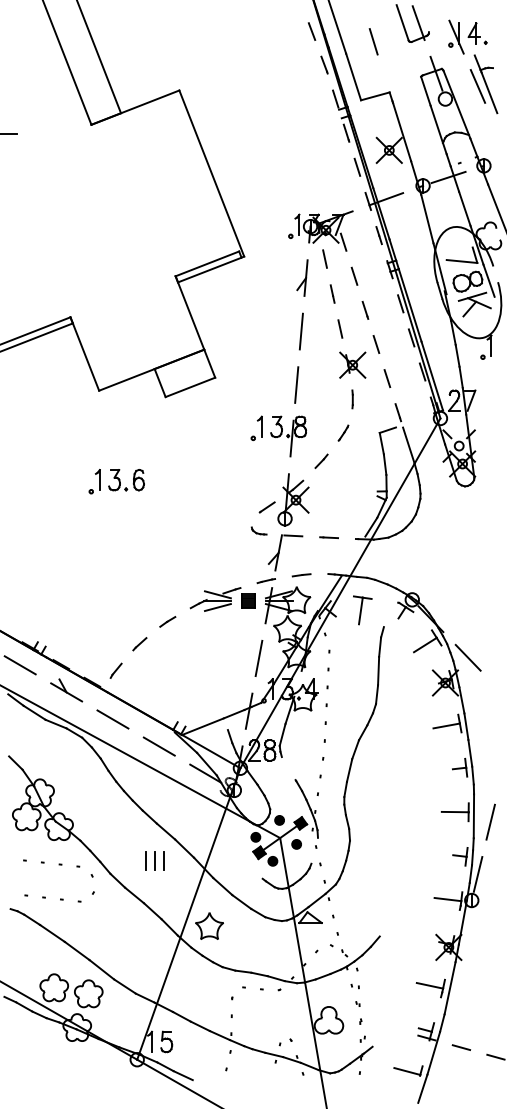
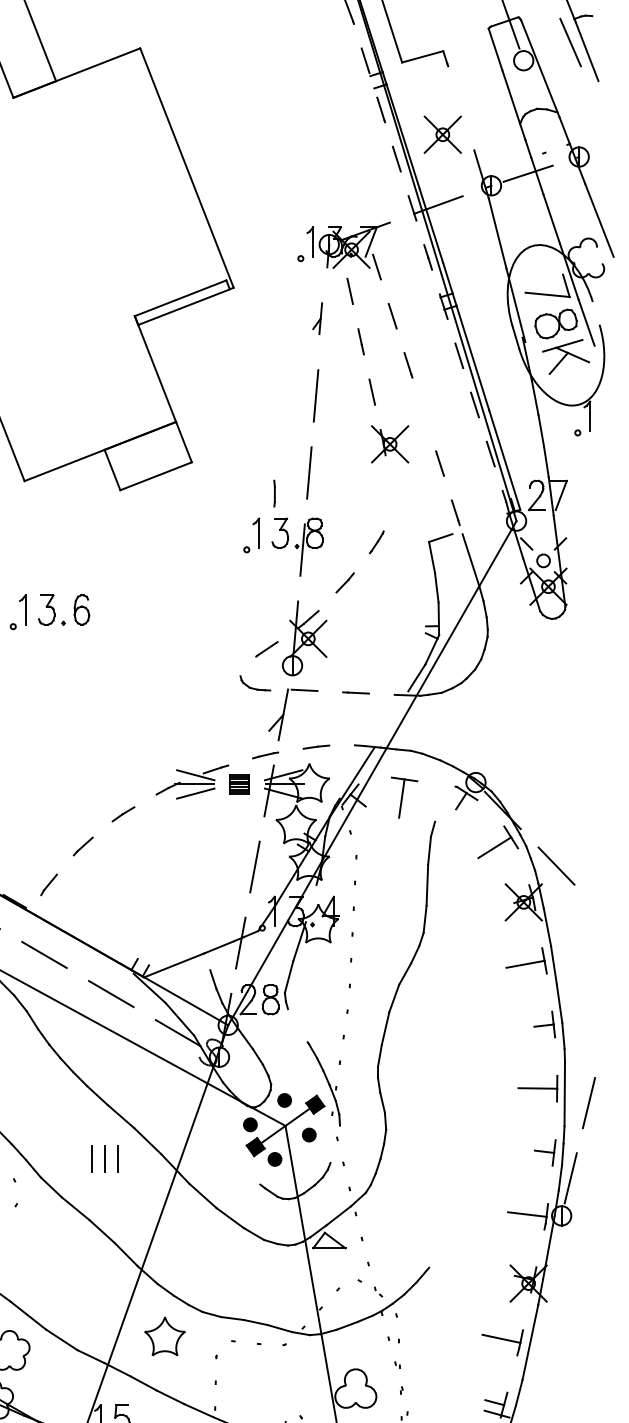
line: (402, 131) -> (461, 107), removed
part: (302, 277) -> (317, 317), size x0.6
line: (376, 344) -> (424, 414), removed
line: (352, 399) -> (274, 493), moved
part: (258, 530) -> (254, 682), size x1.4
part: (209, 925) -> (164, 1335), moved

